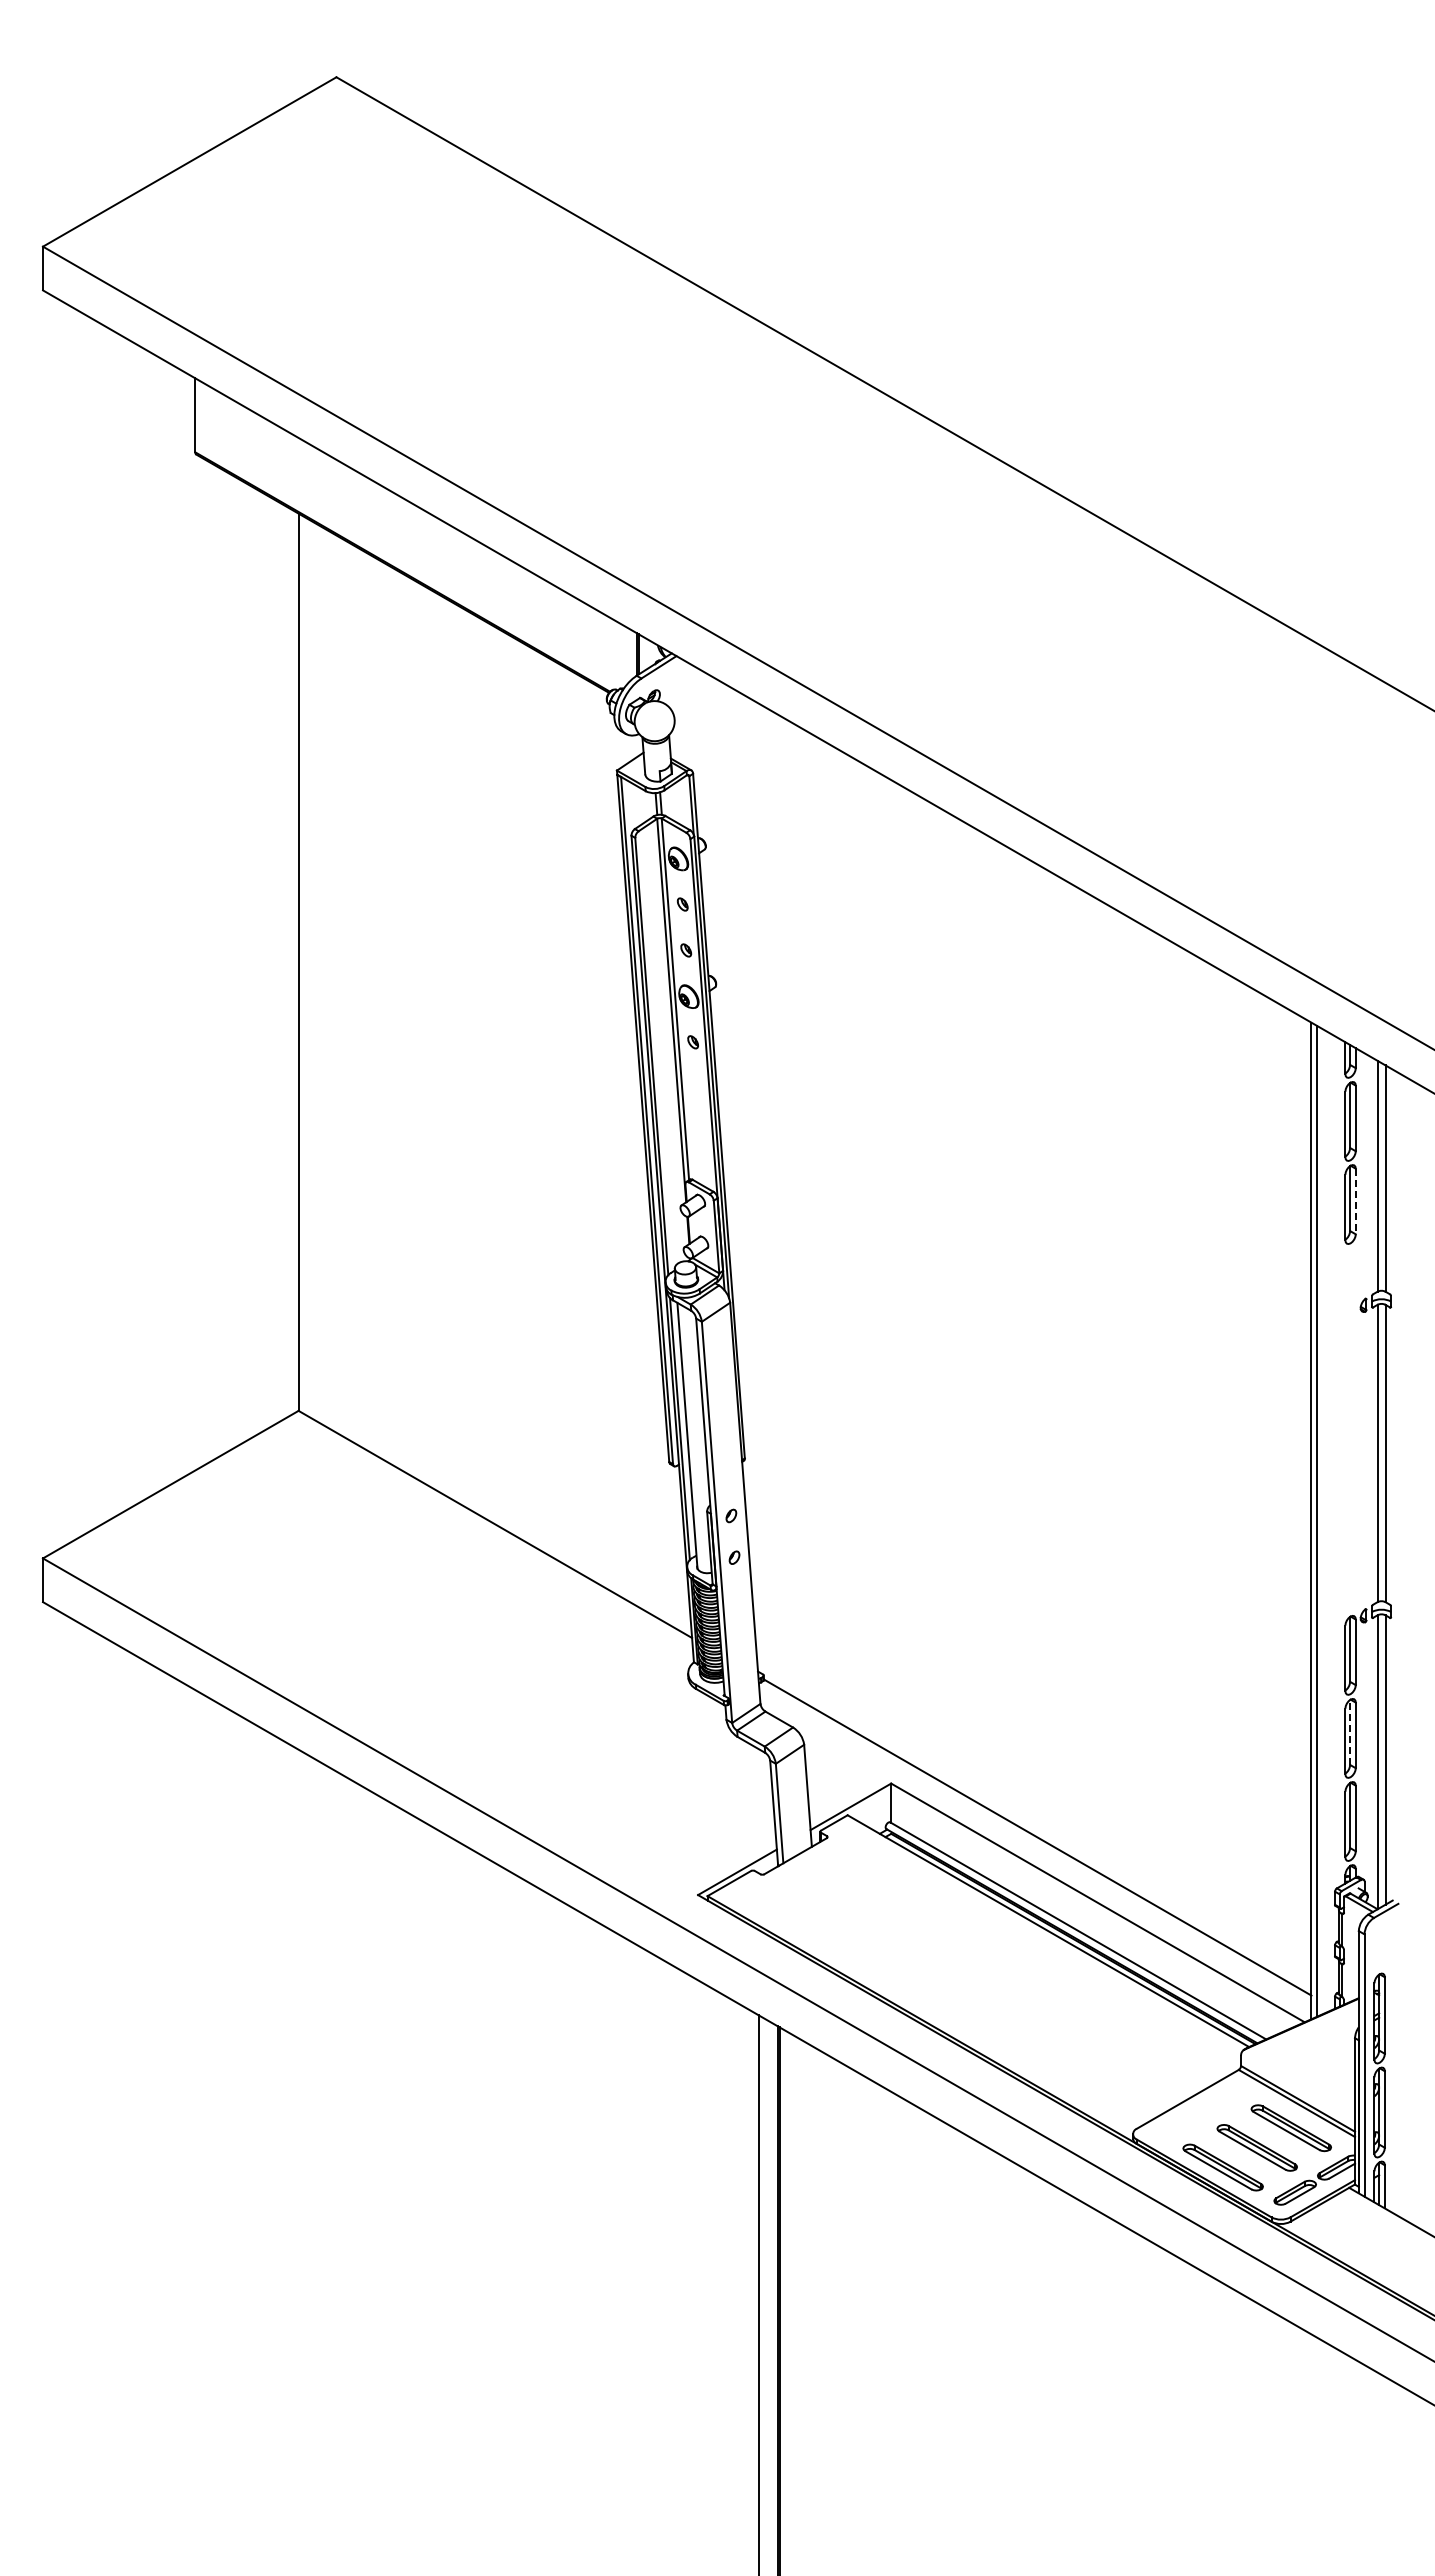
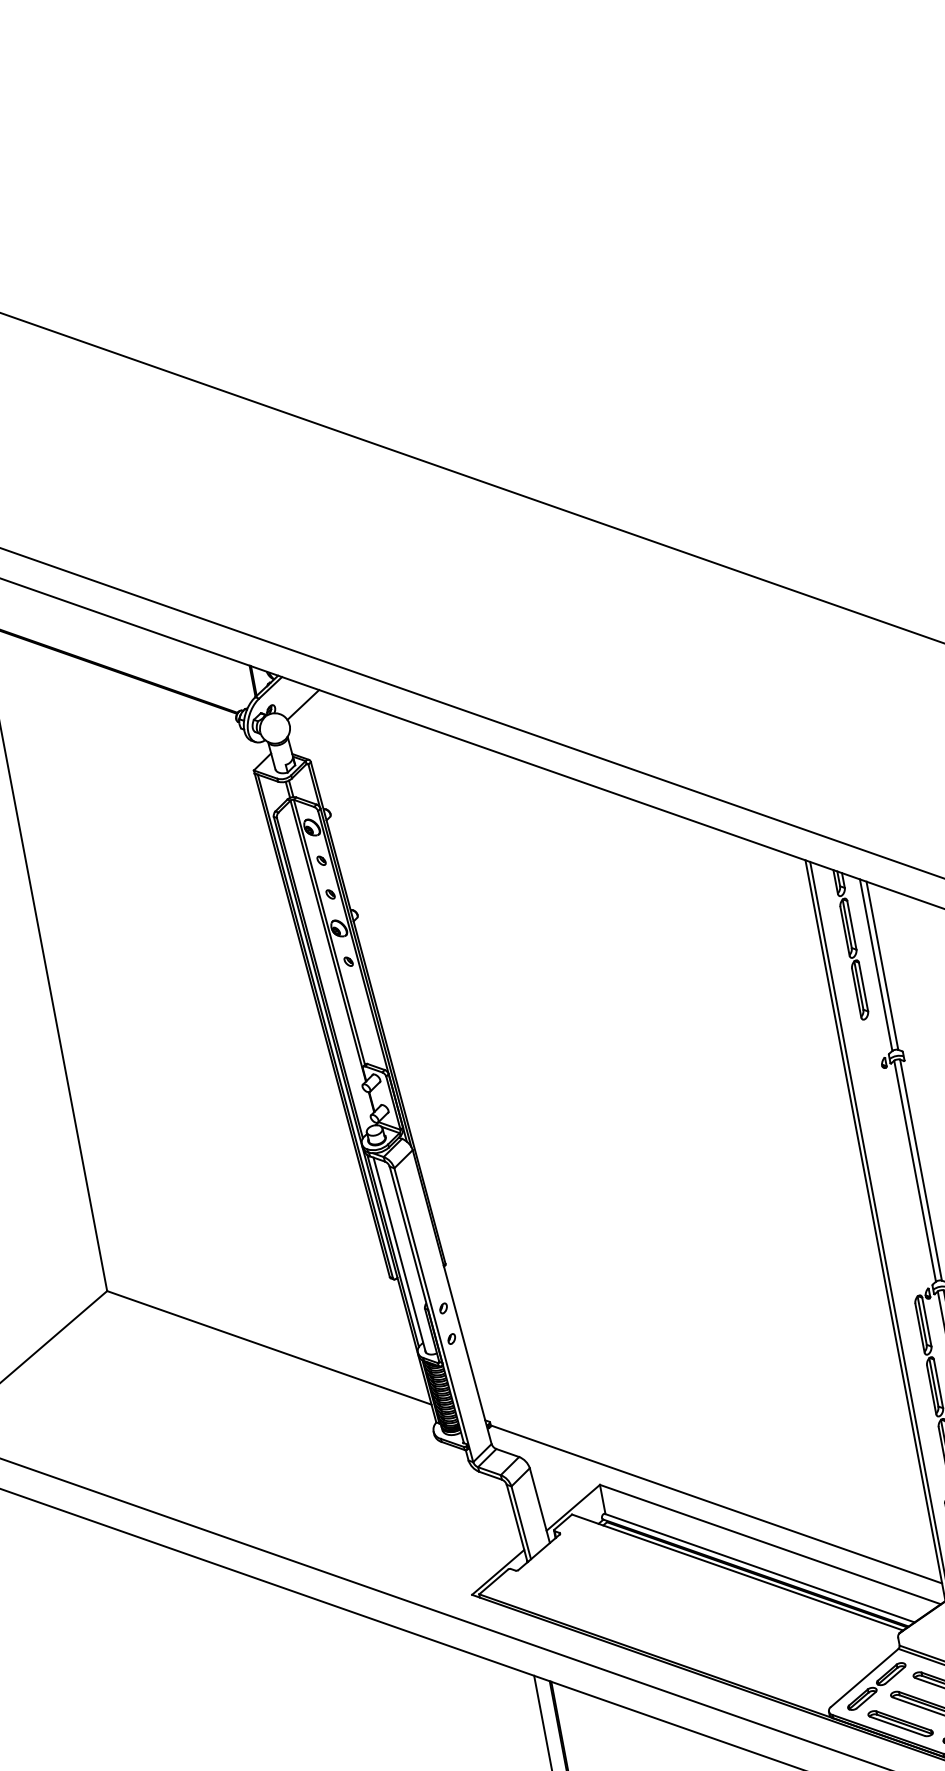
line: (697, 697) -> (303, 704), added
line: (1355, 1201) -> (863, 987), dashed -> solid
line: (1350, 1732) -> (934, 1382), dashed -> solid
part: (1200, 2112) -> (876, 1685), added

